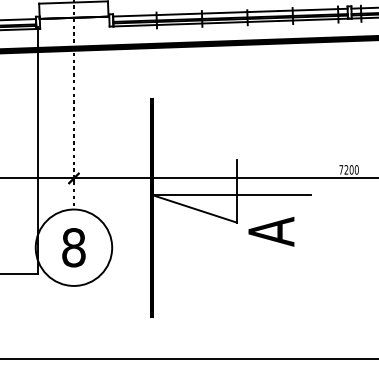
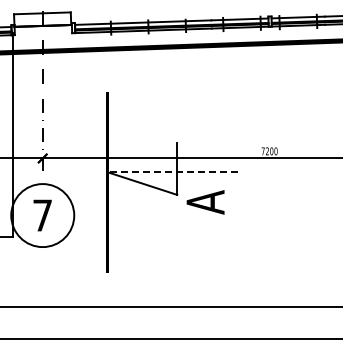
line: (231, 195) -> (172, 172), solid -> dashed
text: (73, 247) -> (42, 215), 8 -> 7

